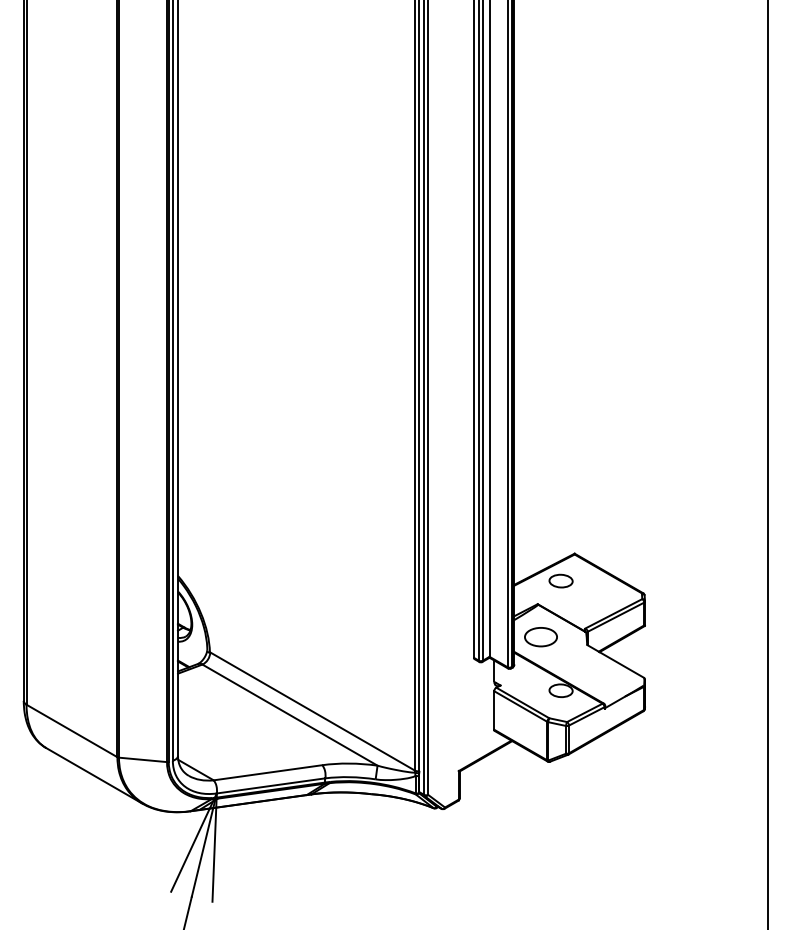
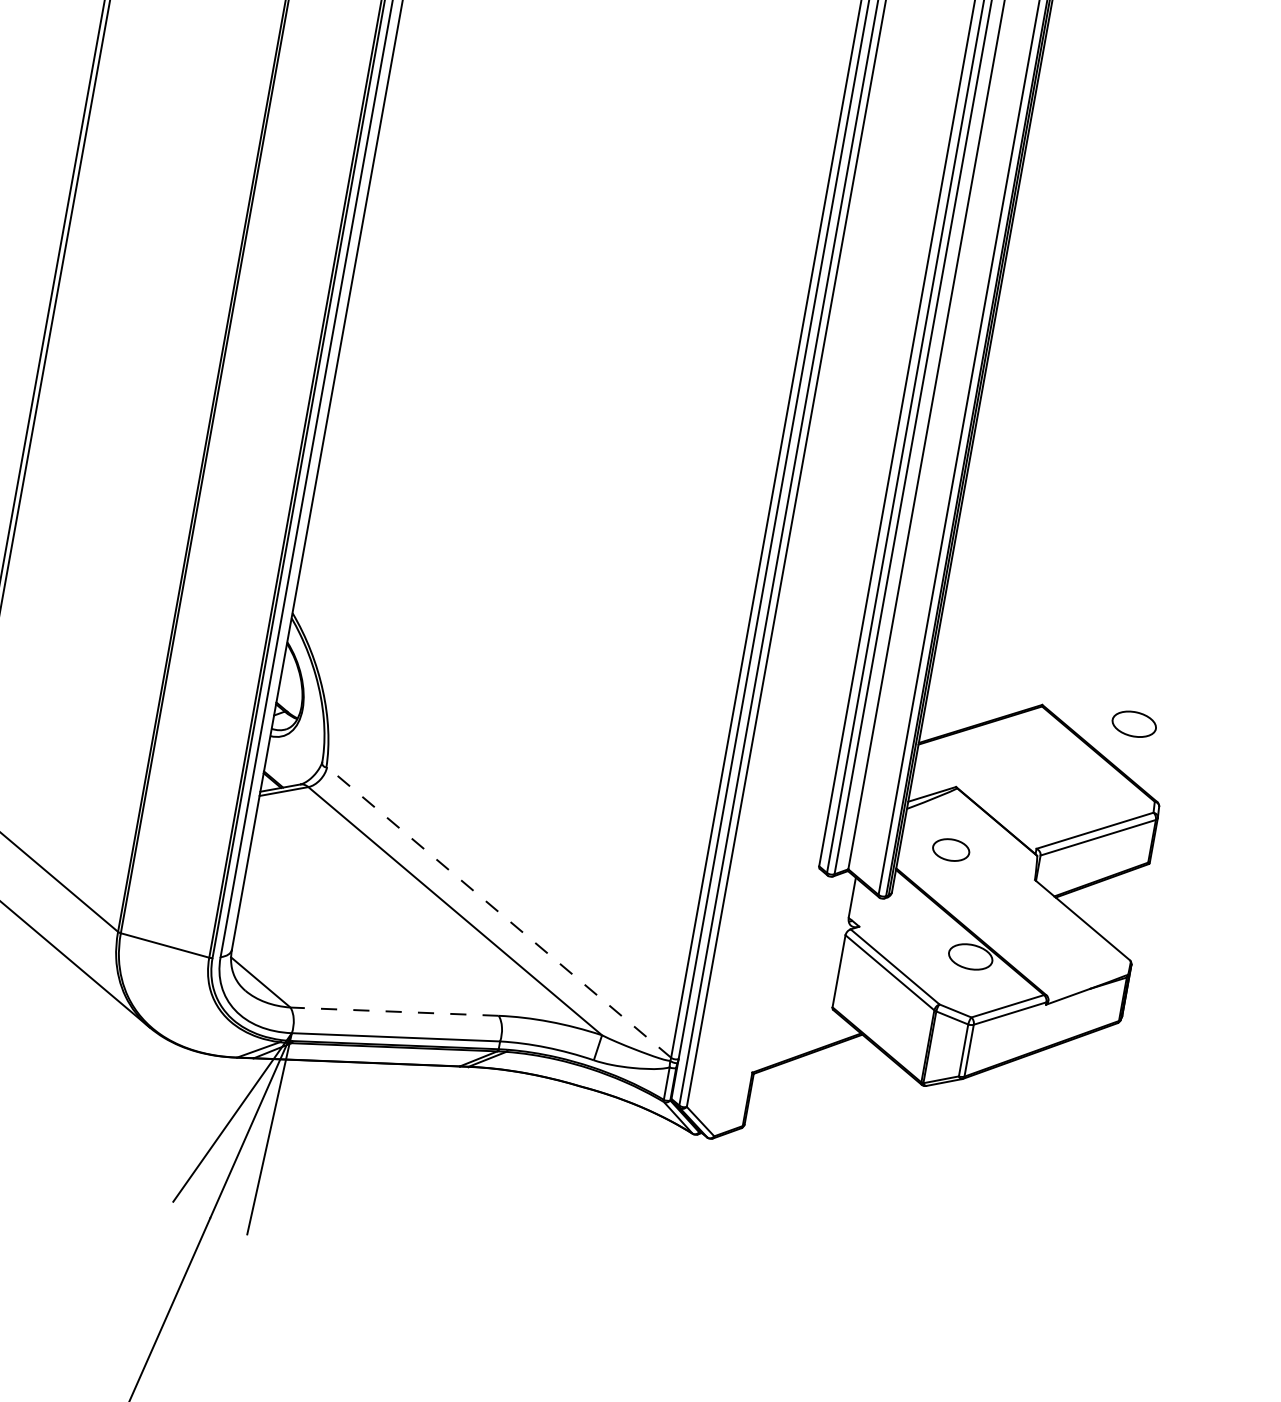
part: (560, 580) -> (1133, 722), moved
part: (540, 637) -> (950, 850), size x0.6
line: (312, 711) -> (498, 911), solid -> dashed
line: (267, 772) -> (393, 1011), solid -> dashed

